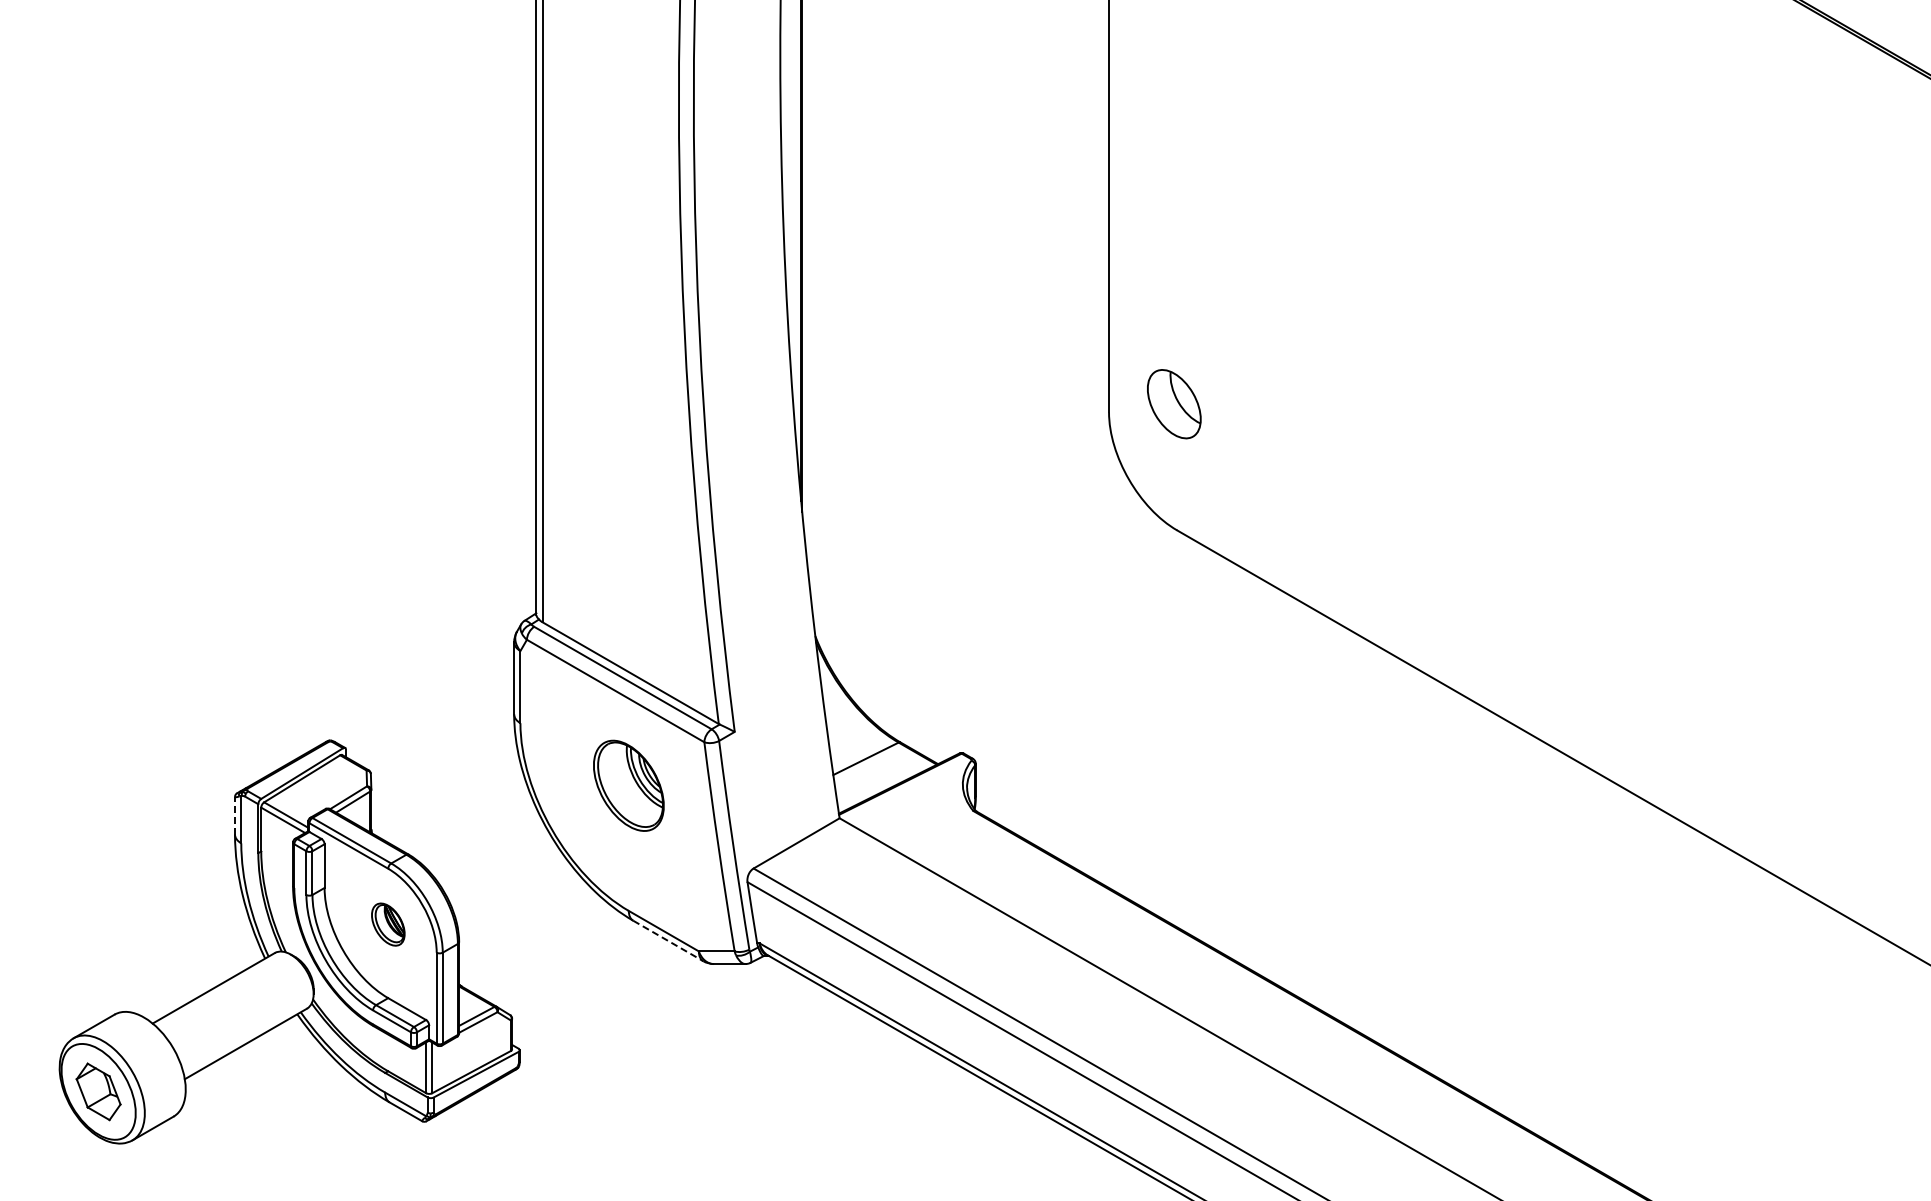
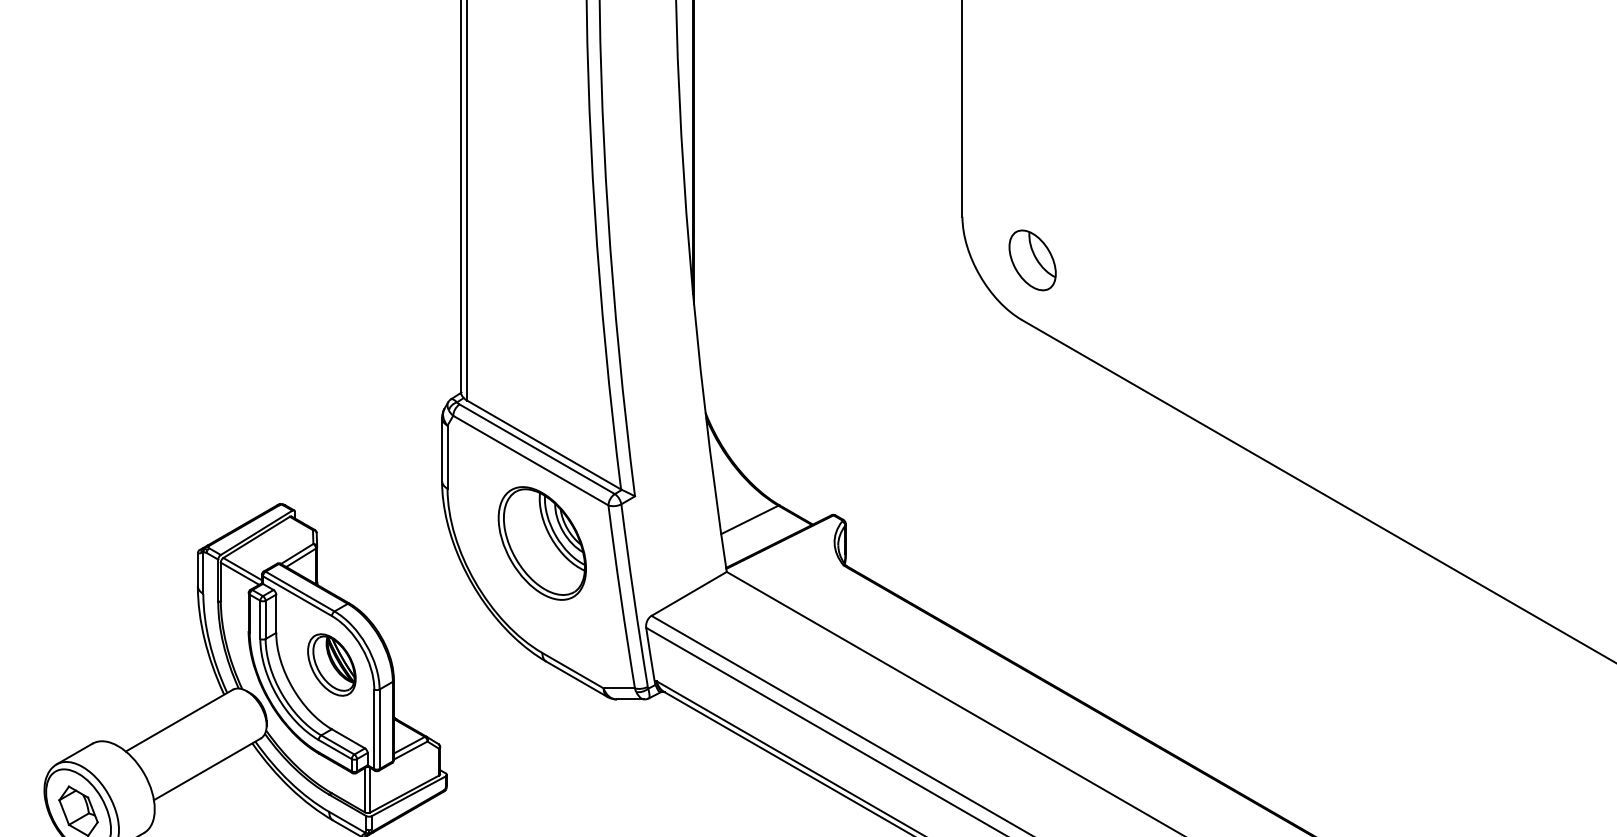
part: (1174, 404) -> (1032, 260), moved
part: (628, 785) -> (542, 543), size x1.43
line: (235, 815) -> (198, 569), dashed -> solid
part: (388, 924) -> (332, 664), size x1.67
line: (668, 941) -> (577, 679), dashed -> solid

